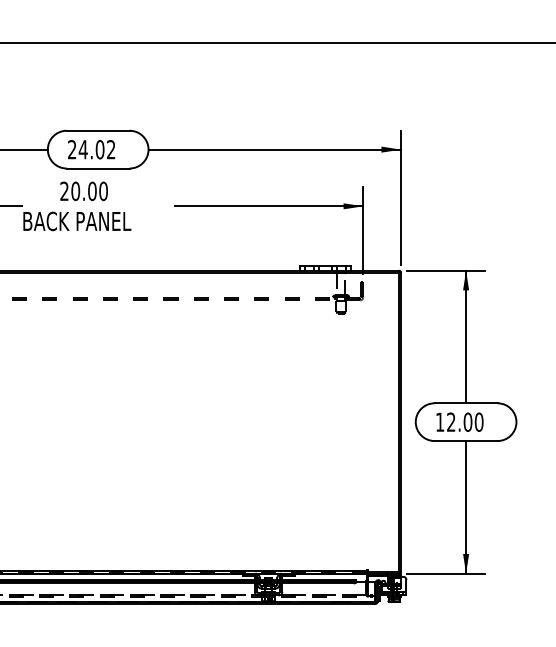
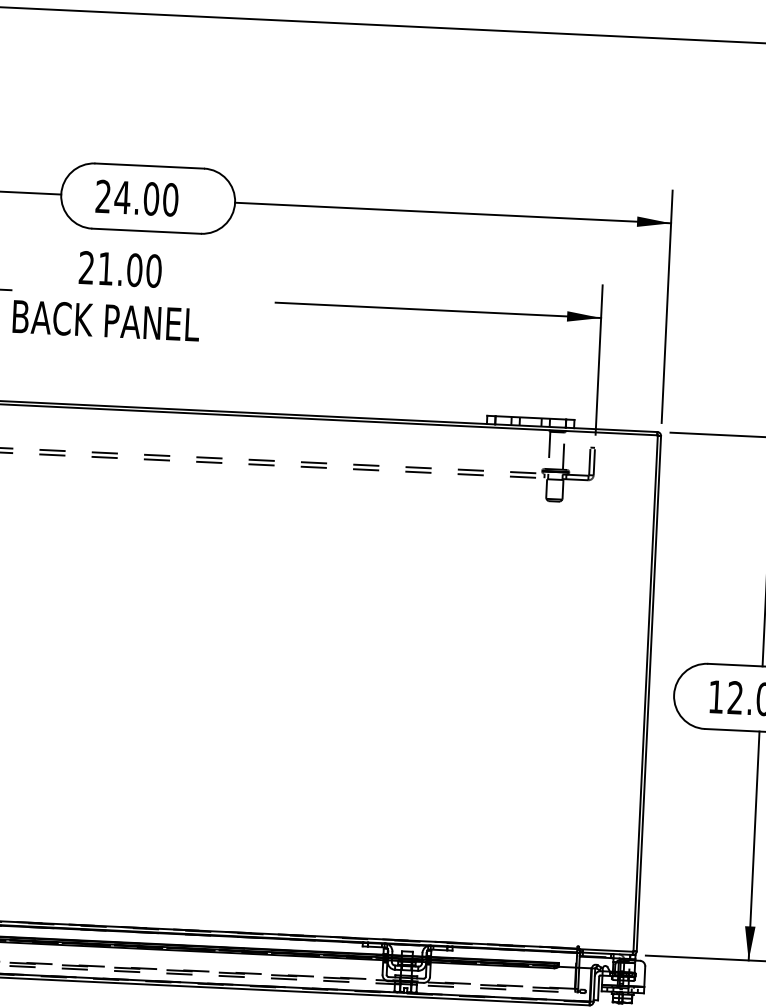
text: (111, 149) -> (171, 199), 24.02 -> 24.00
text: (75, 191) -> (105, 269), 20.00 -> 21.00

